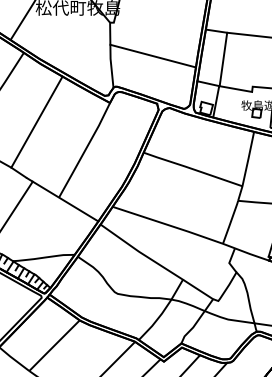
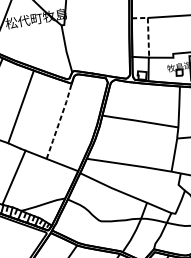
line: (224, 48) -> (147, 29), solid -> dashed
line: (152, 55) -> (96, 43), removed
line: (85, 149) -> (59, 120), solid -> dashed

